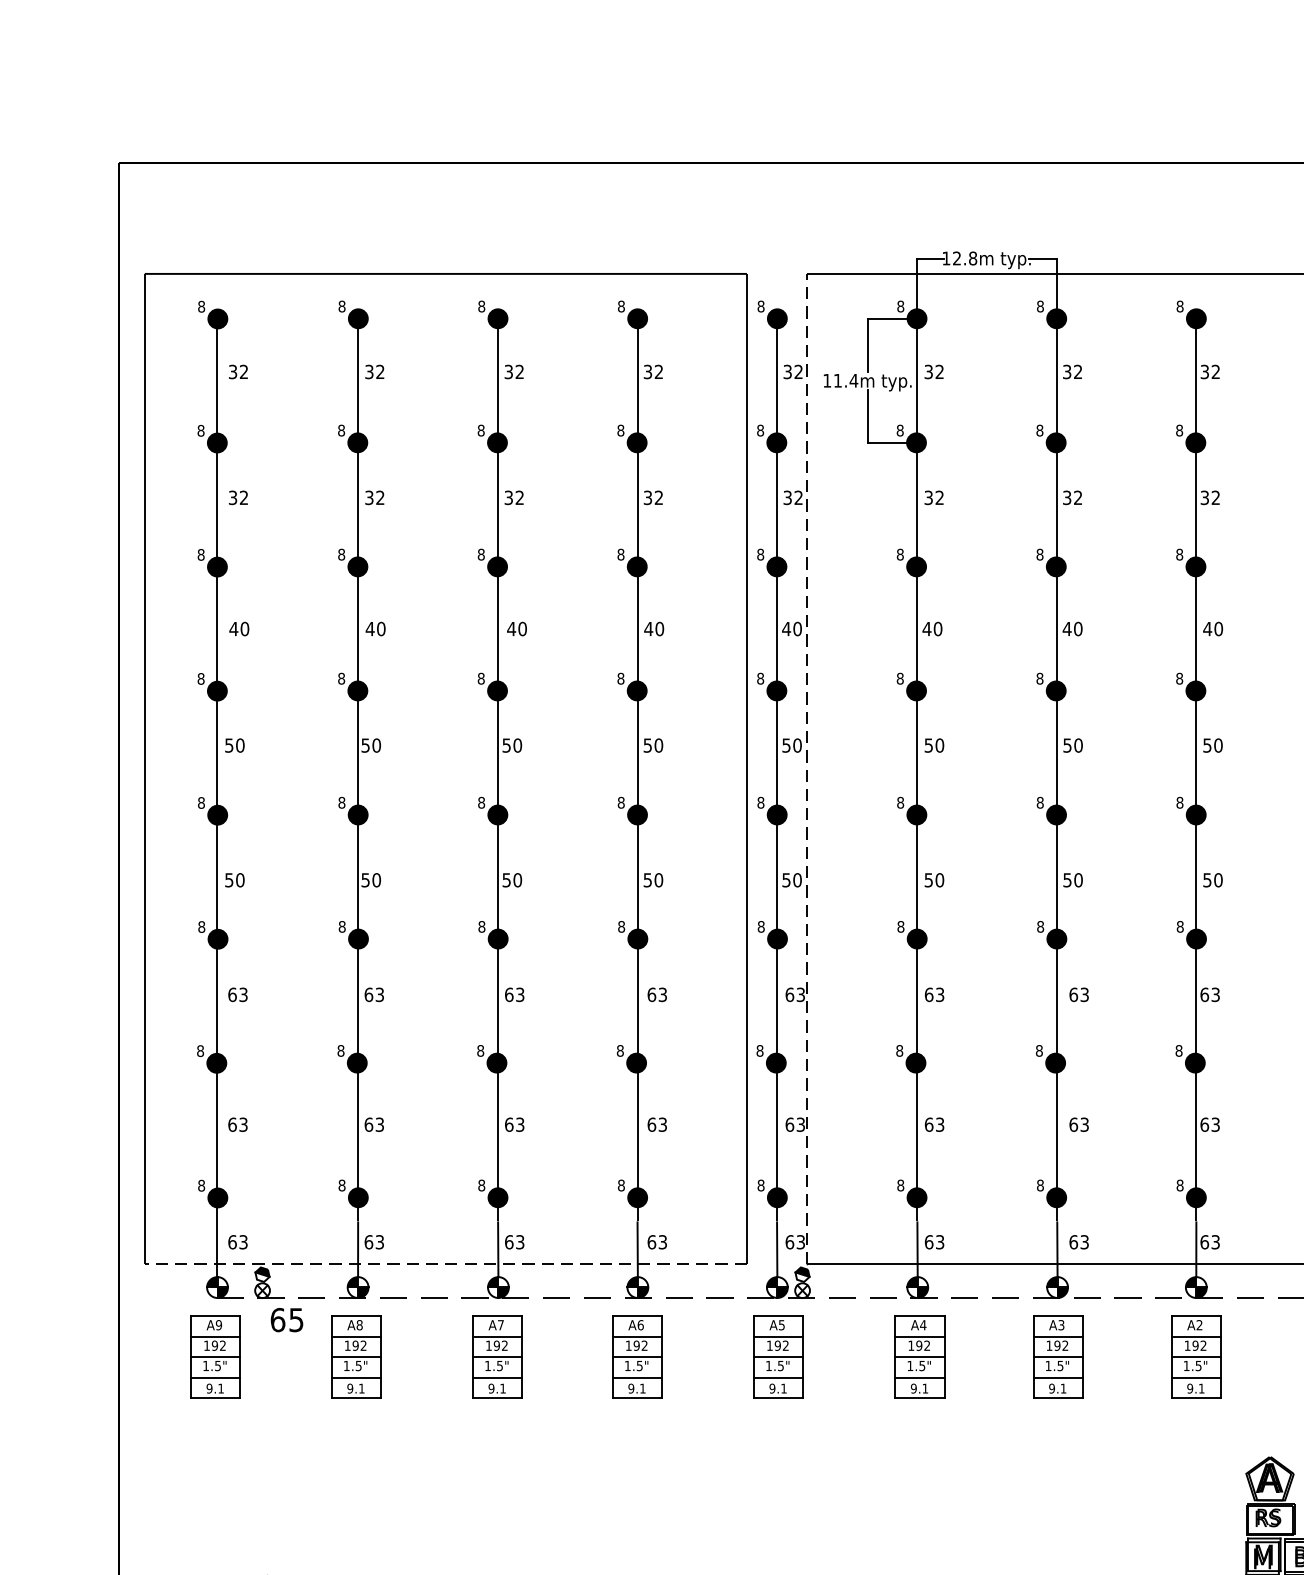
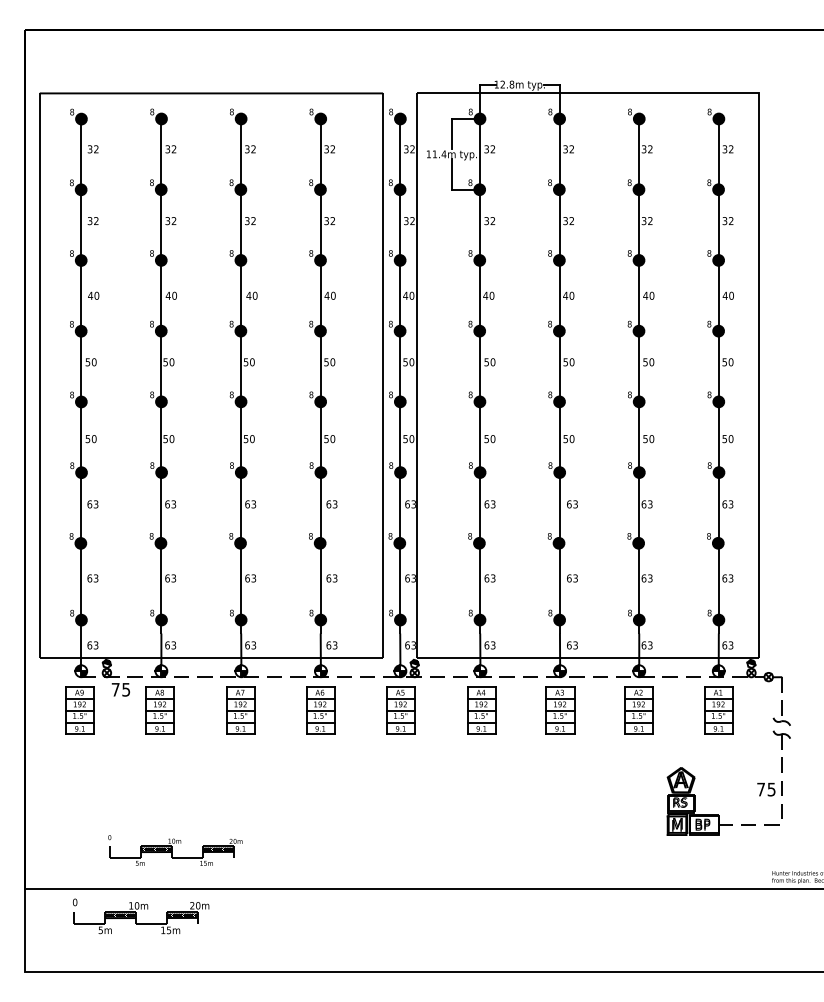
line: (807, 770) -> (417, 376), dashed -> solid
line: (445, 1263) -> (211, 657), dashed -> solid
text: (277, 1319) -> (115, 689), 65 -> 75

